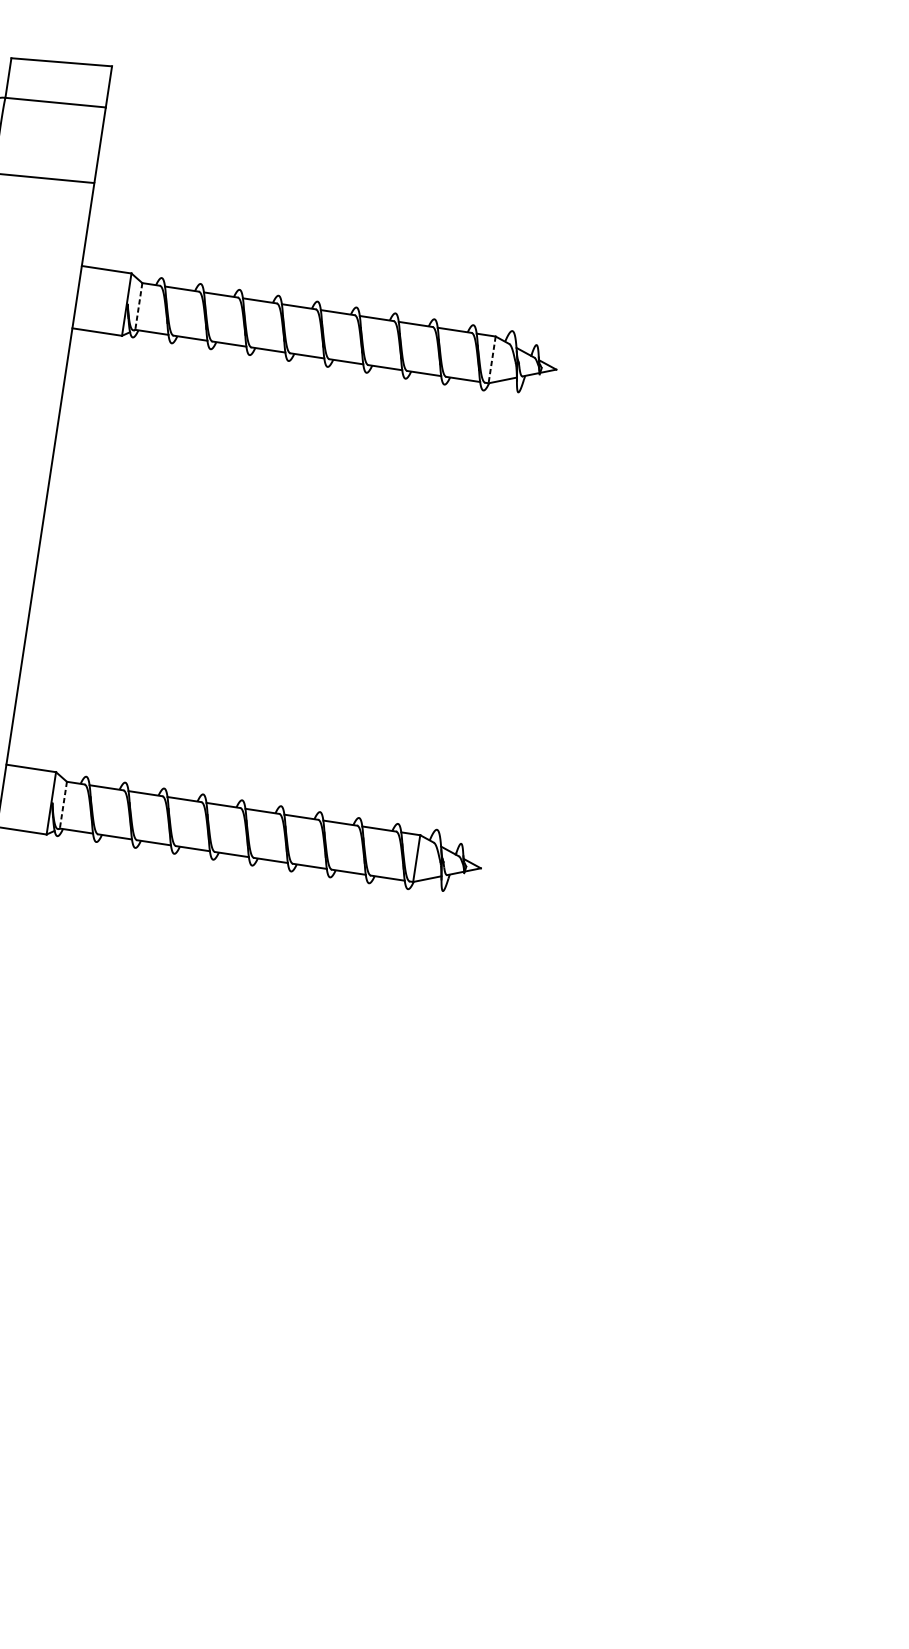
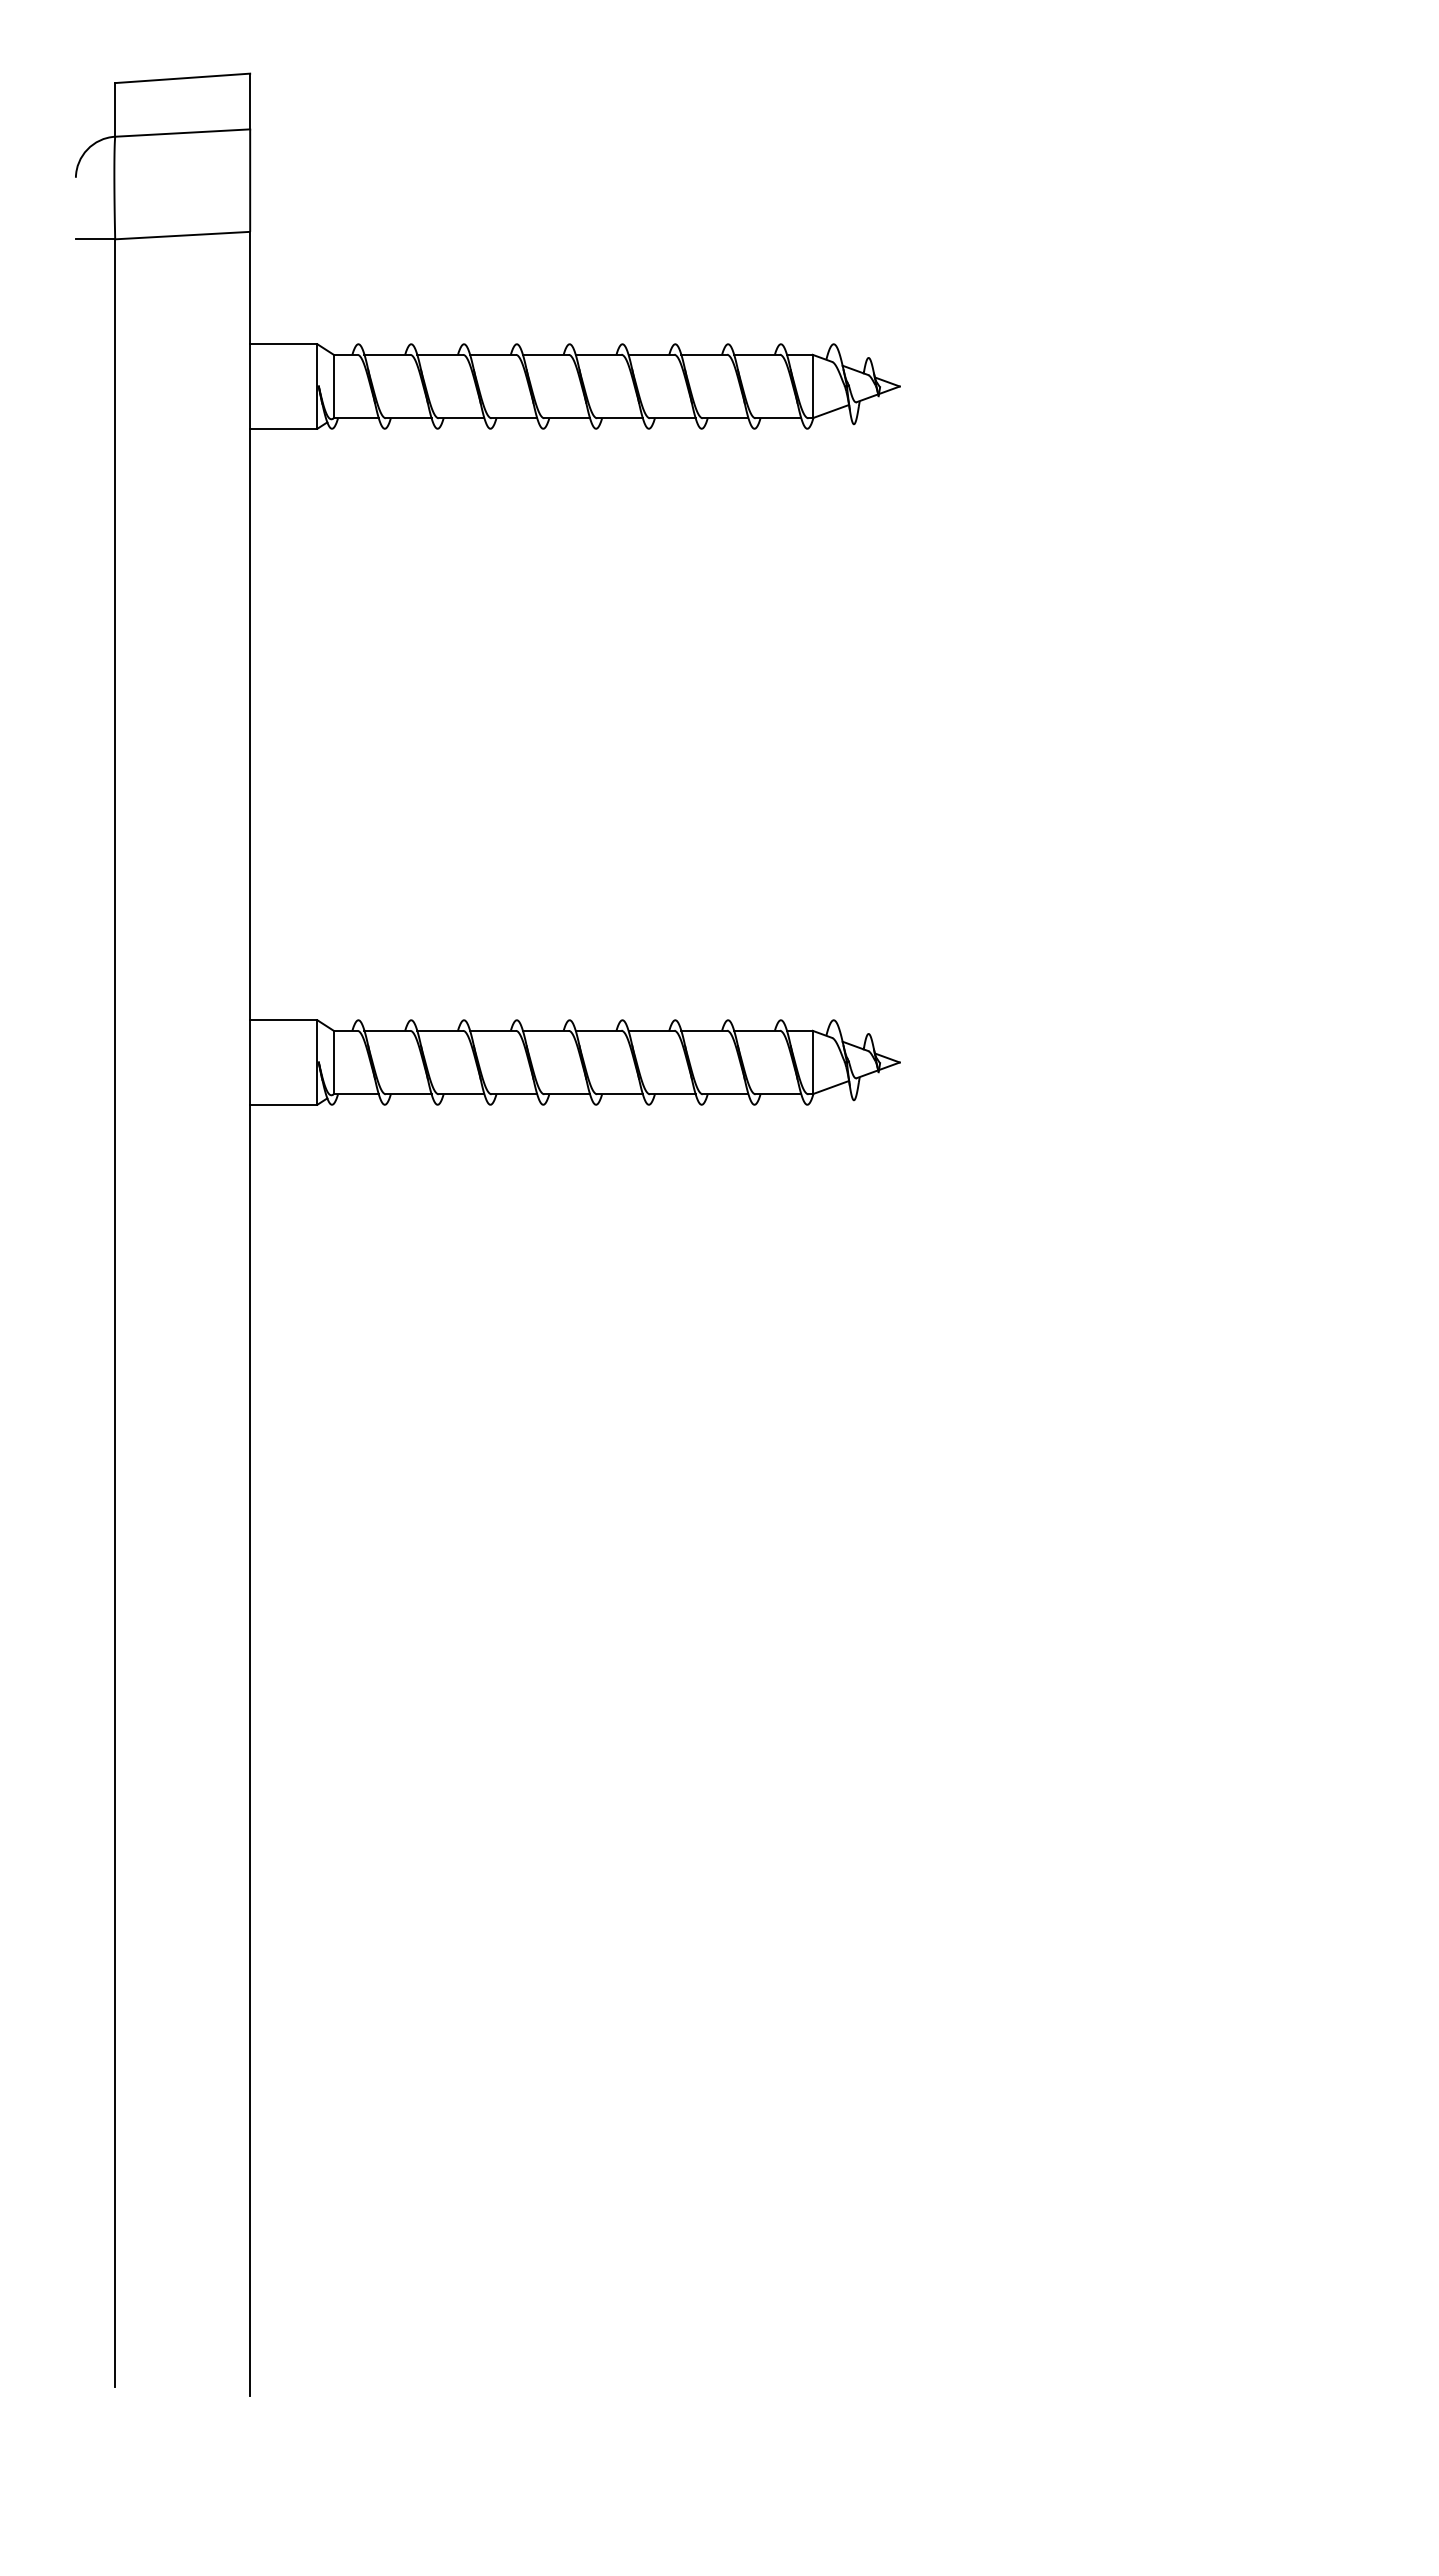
line: (138, 306) -> (333, 386), dashed -> solid
line: (491, 359) -> (812, 386), dashed -> solid
line: (63, 805) -> (333, 1062), dashed -> solid

